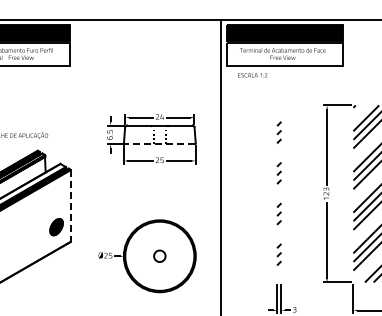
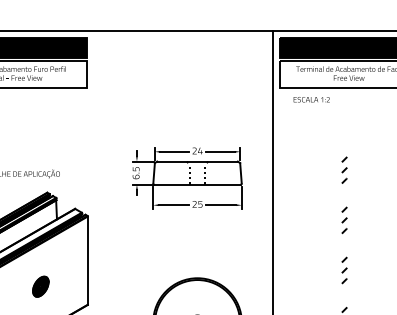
line: (159, 144) -> (197, 184), dashed -> solid
line: (70, 206) -> (87, 261), dashed -> solid
part: (56, 227) -> (40, 287), moved

